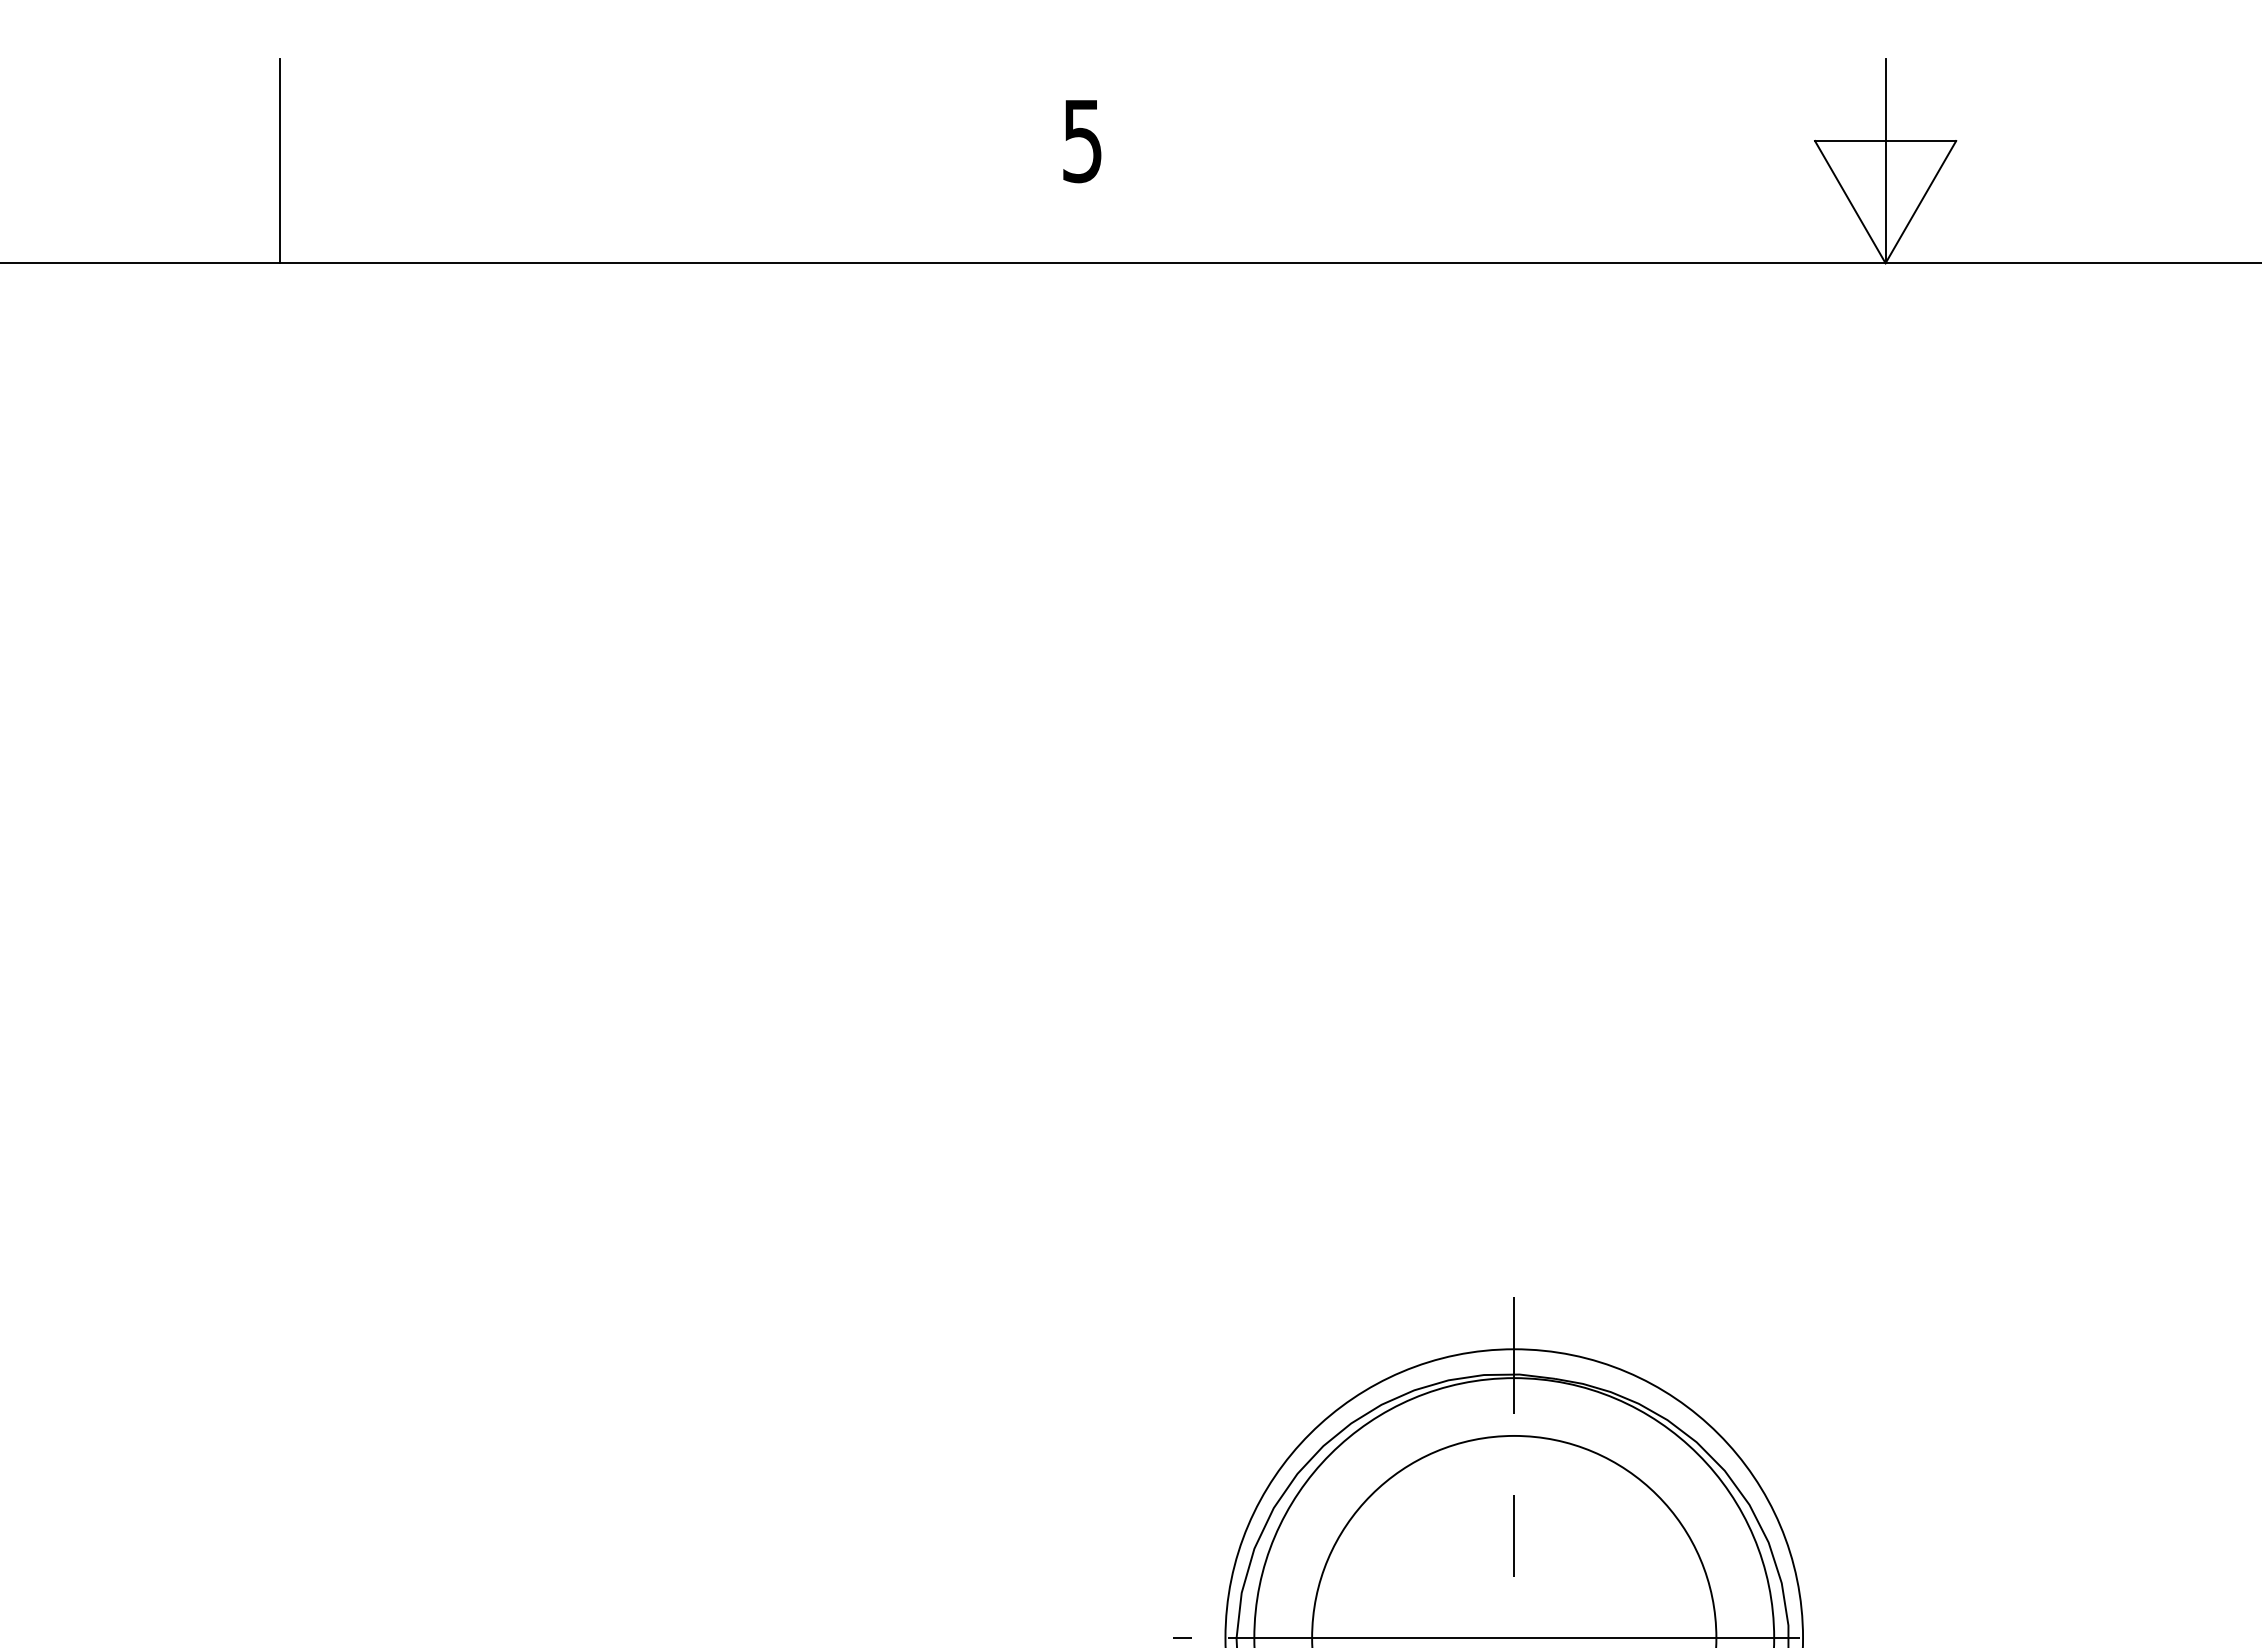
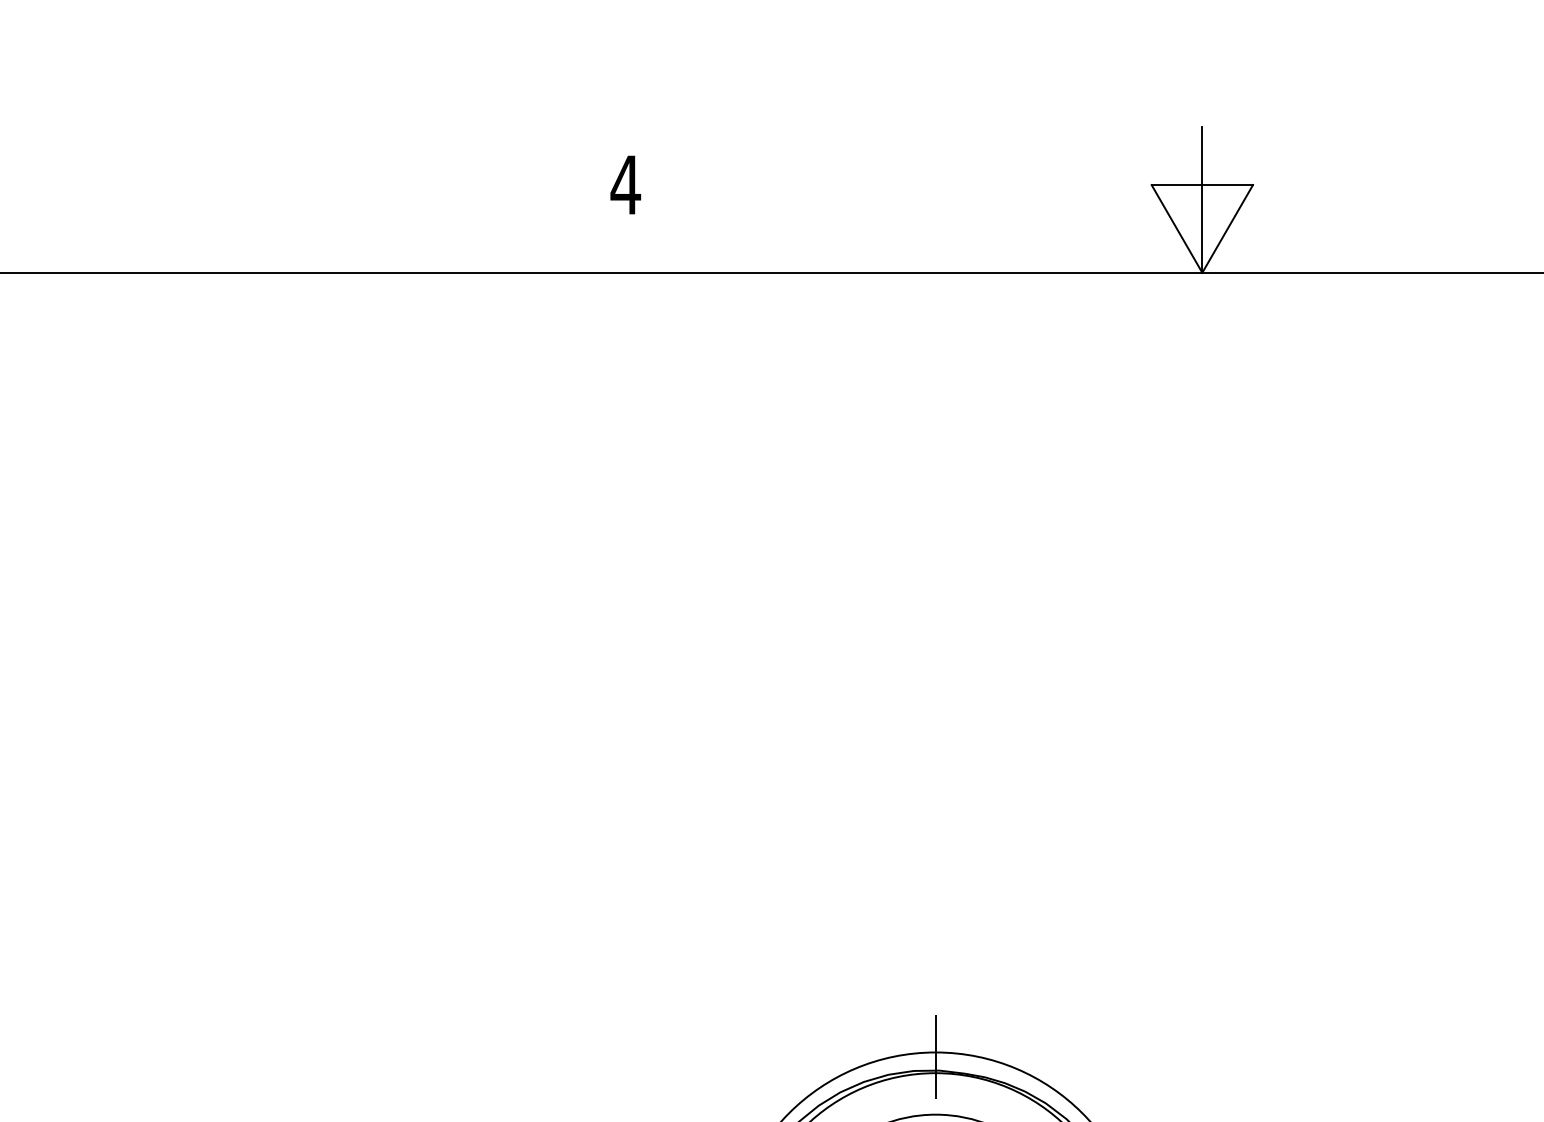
text: (1082, 141) -> (625, 185), 5 -> 4
line: (279, 161) -> (49, 199), removed

